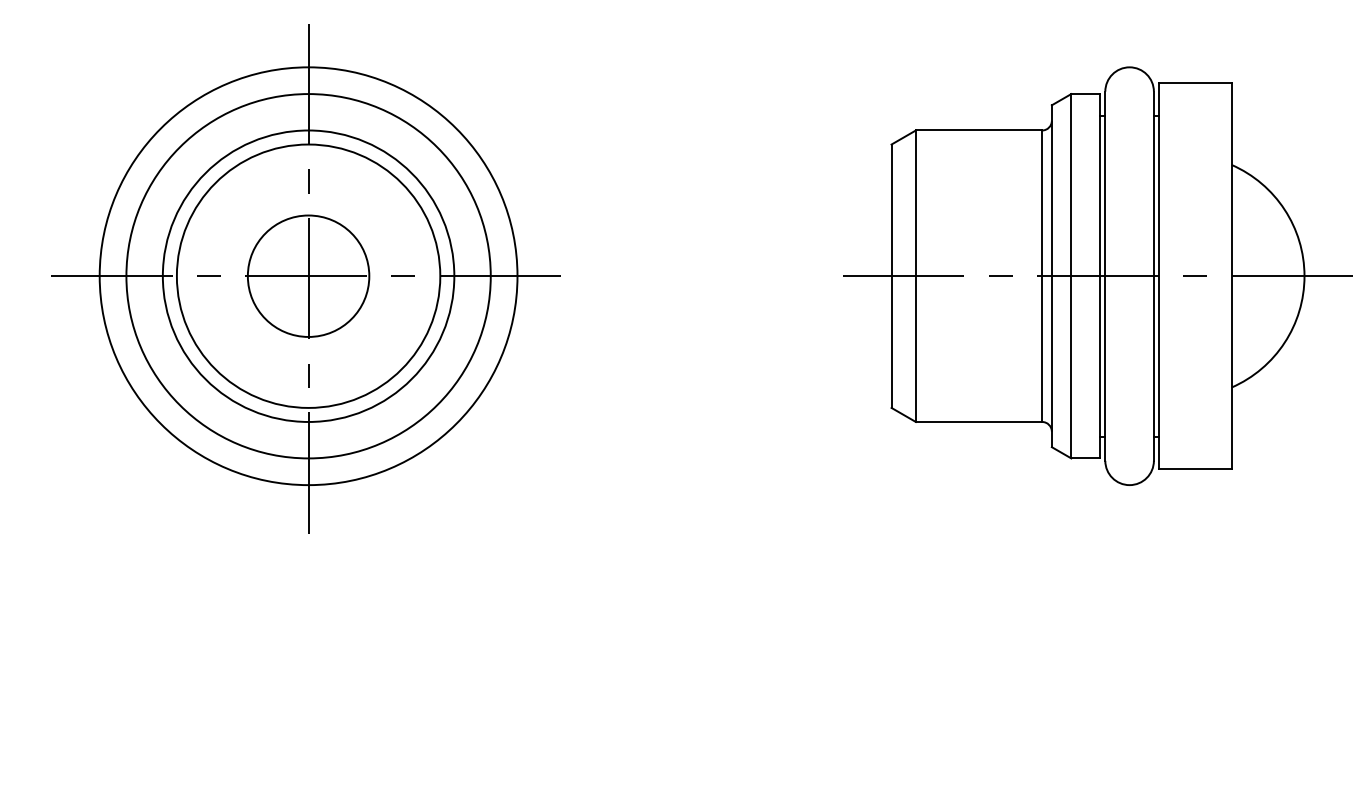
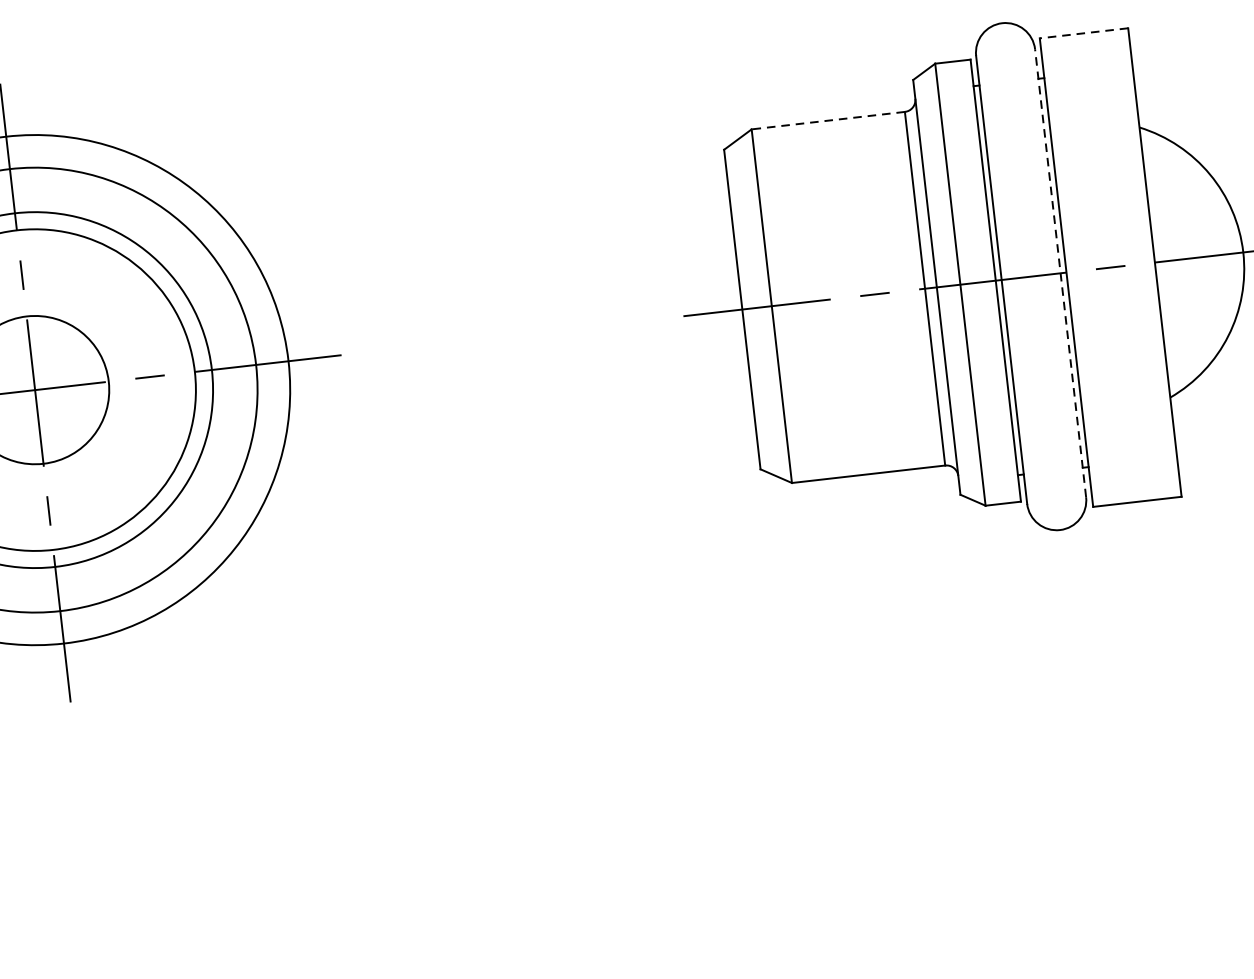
line: (1194, 83) -> (1083, 33), solid -> dashed
line: (978, 130) -> (827, 120), solid -> dashed
line: (1153, 276) -> (1060, 273), solid -> dashed

